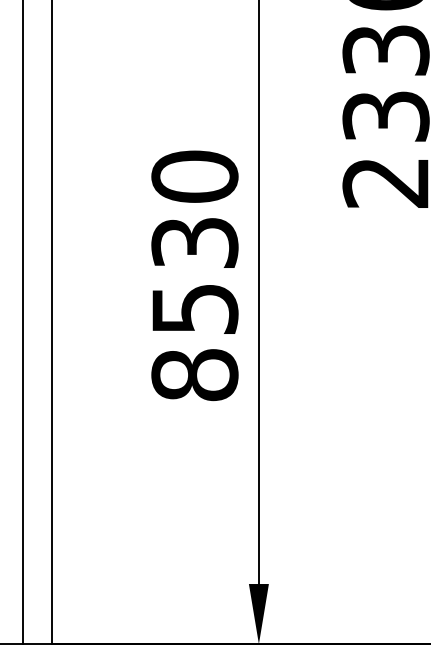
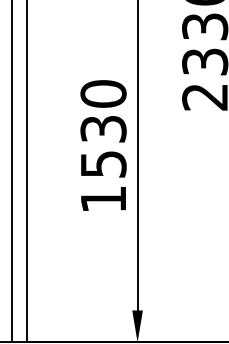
text: (194, 375) -> (103, 199), 8530 -> 1530

